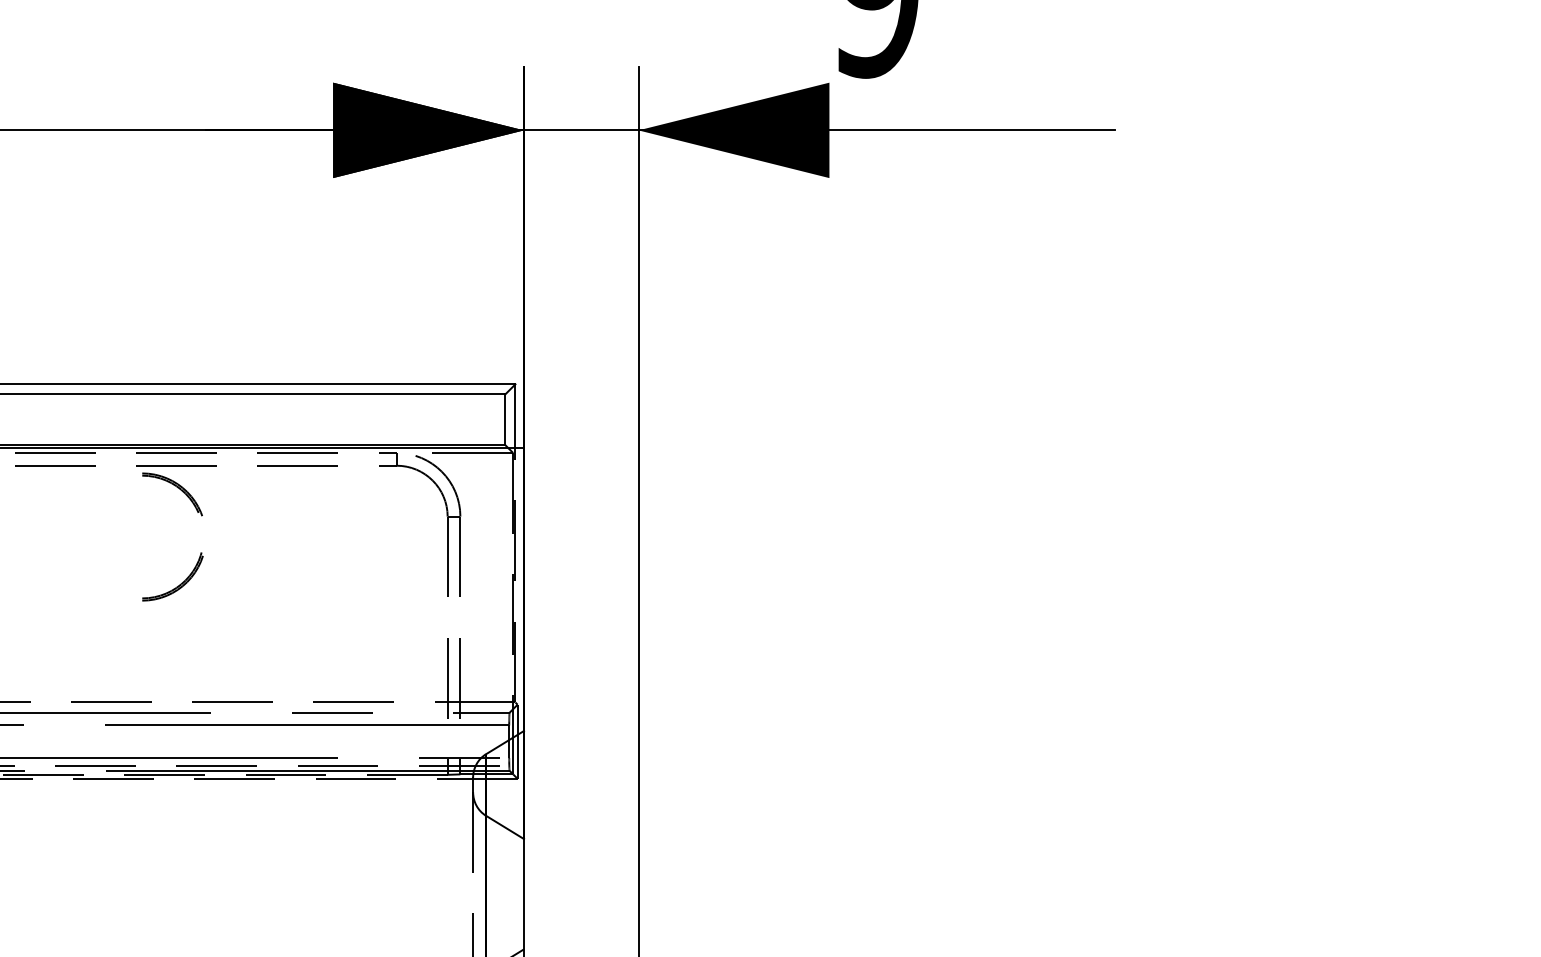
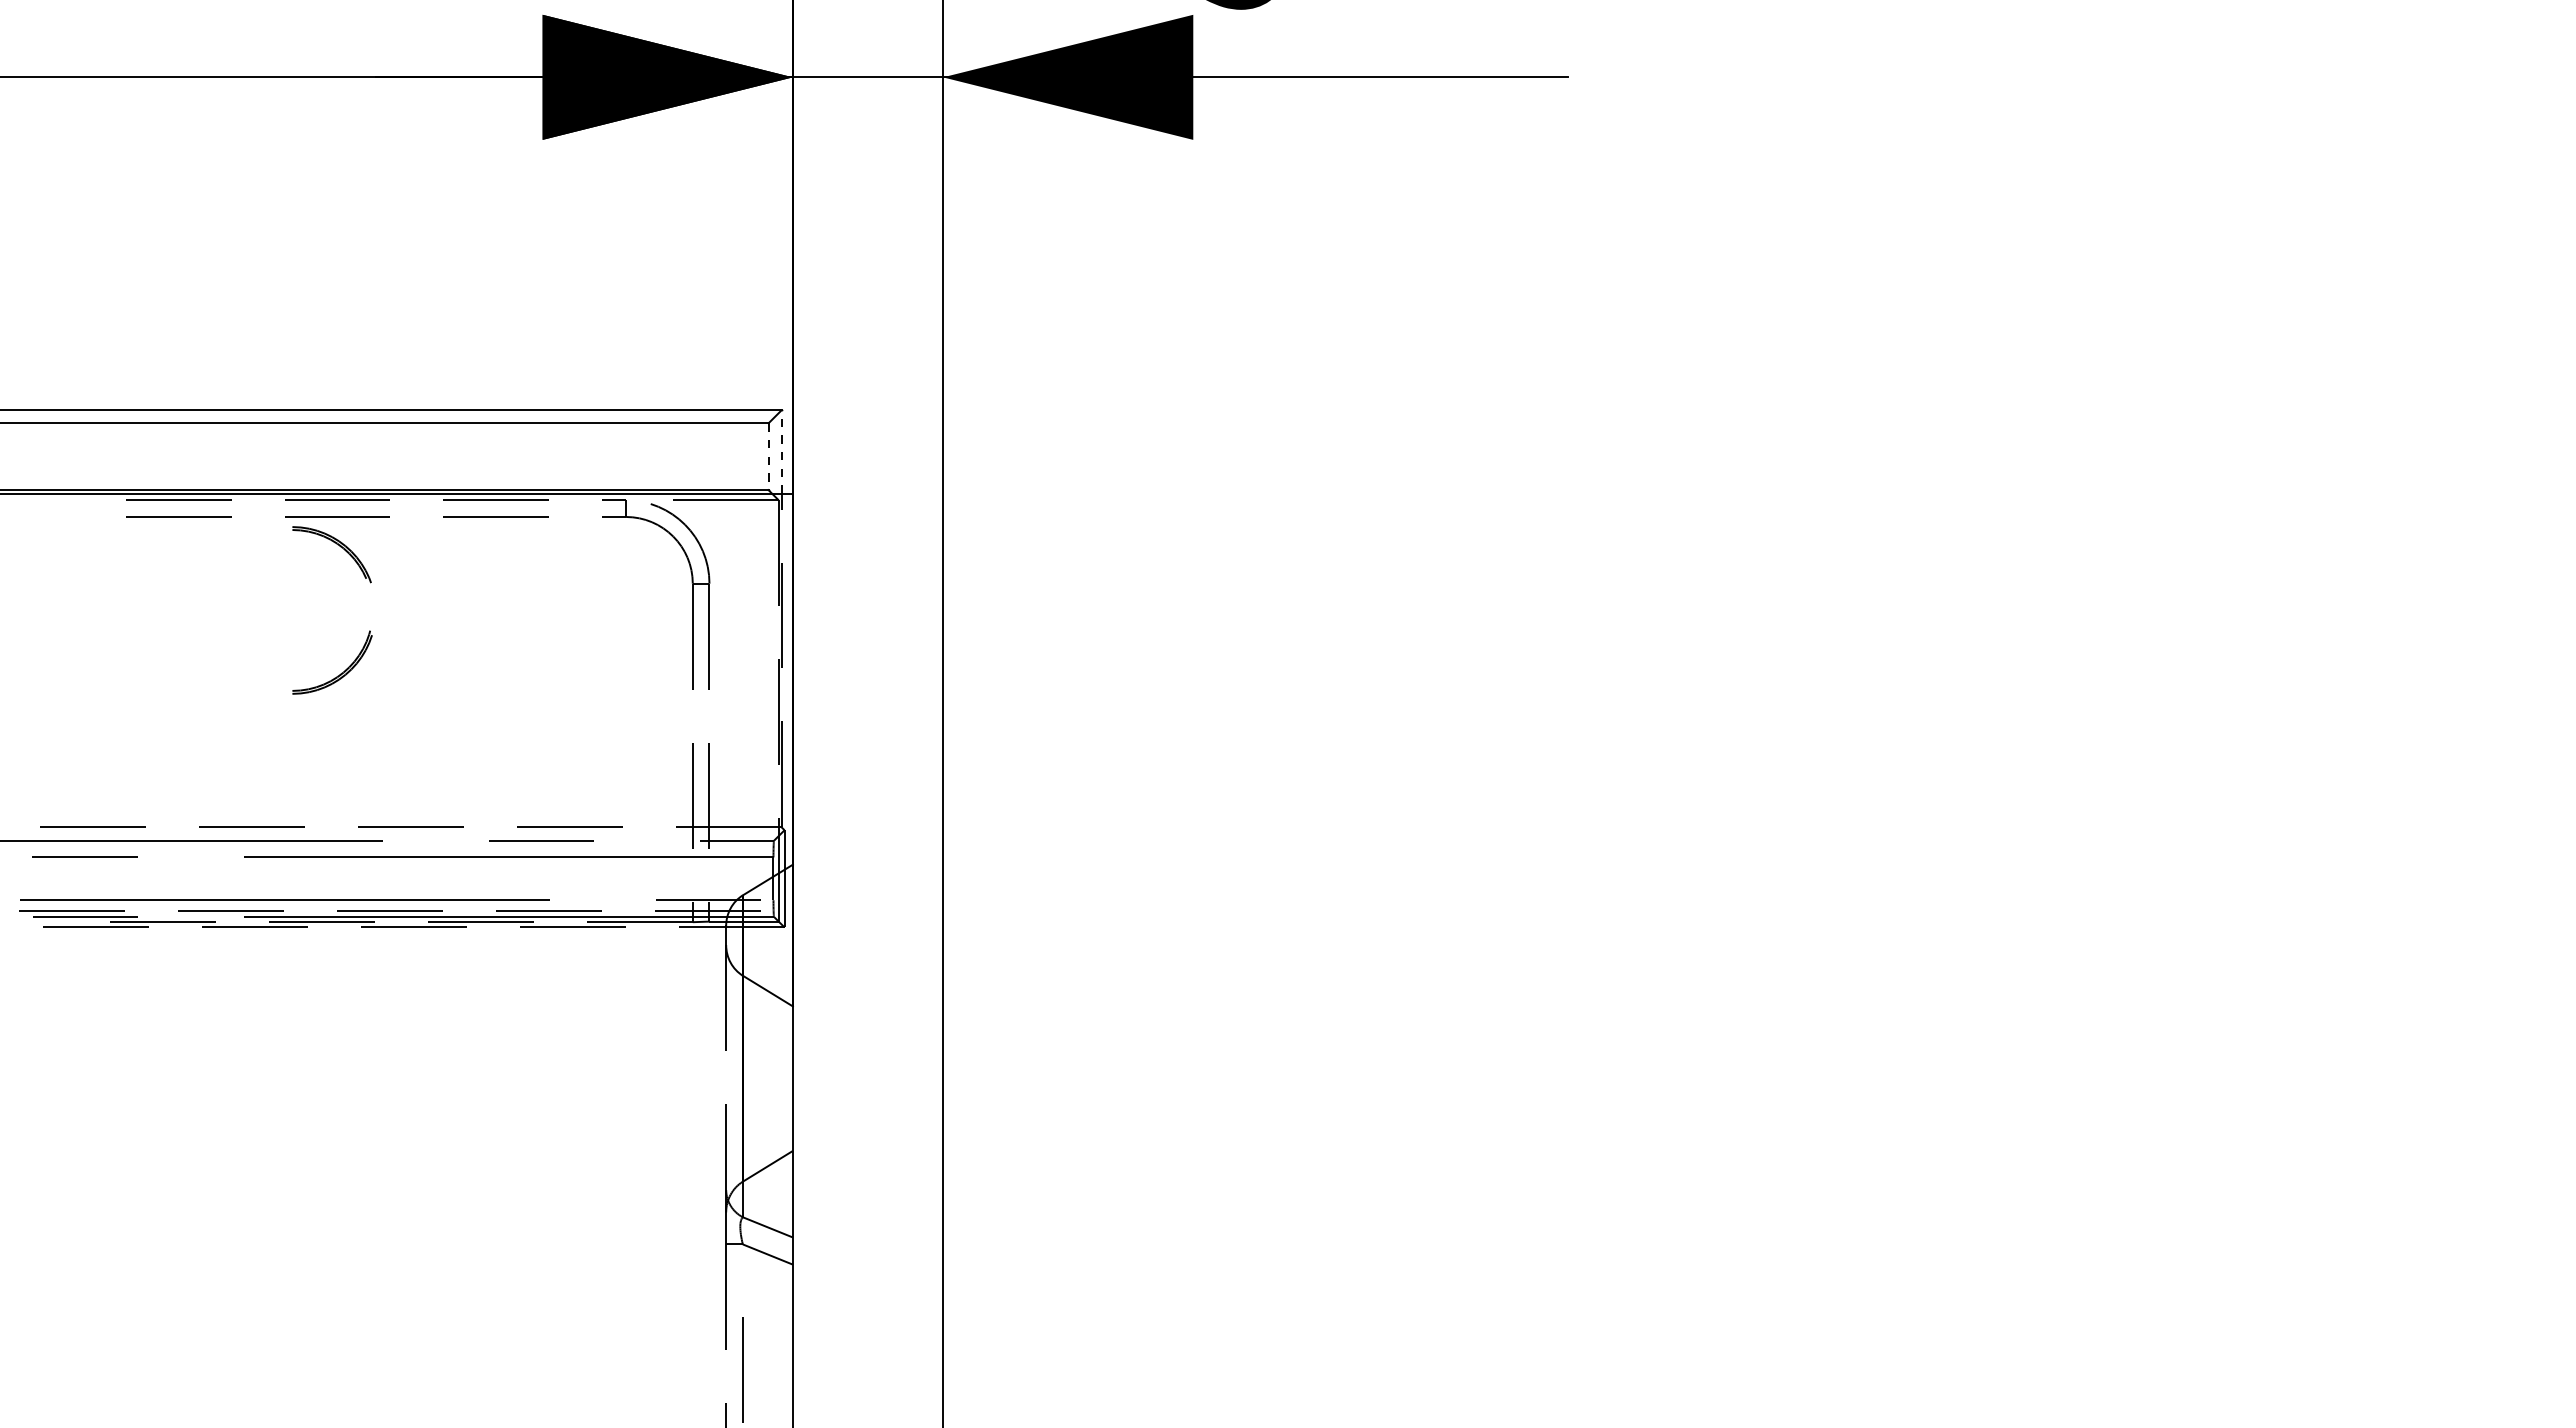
line: (515, 415) -> (781, 451), solid -> dashed
line: (505, 420) -> (768, 457), solid -> dashed

